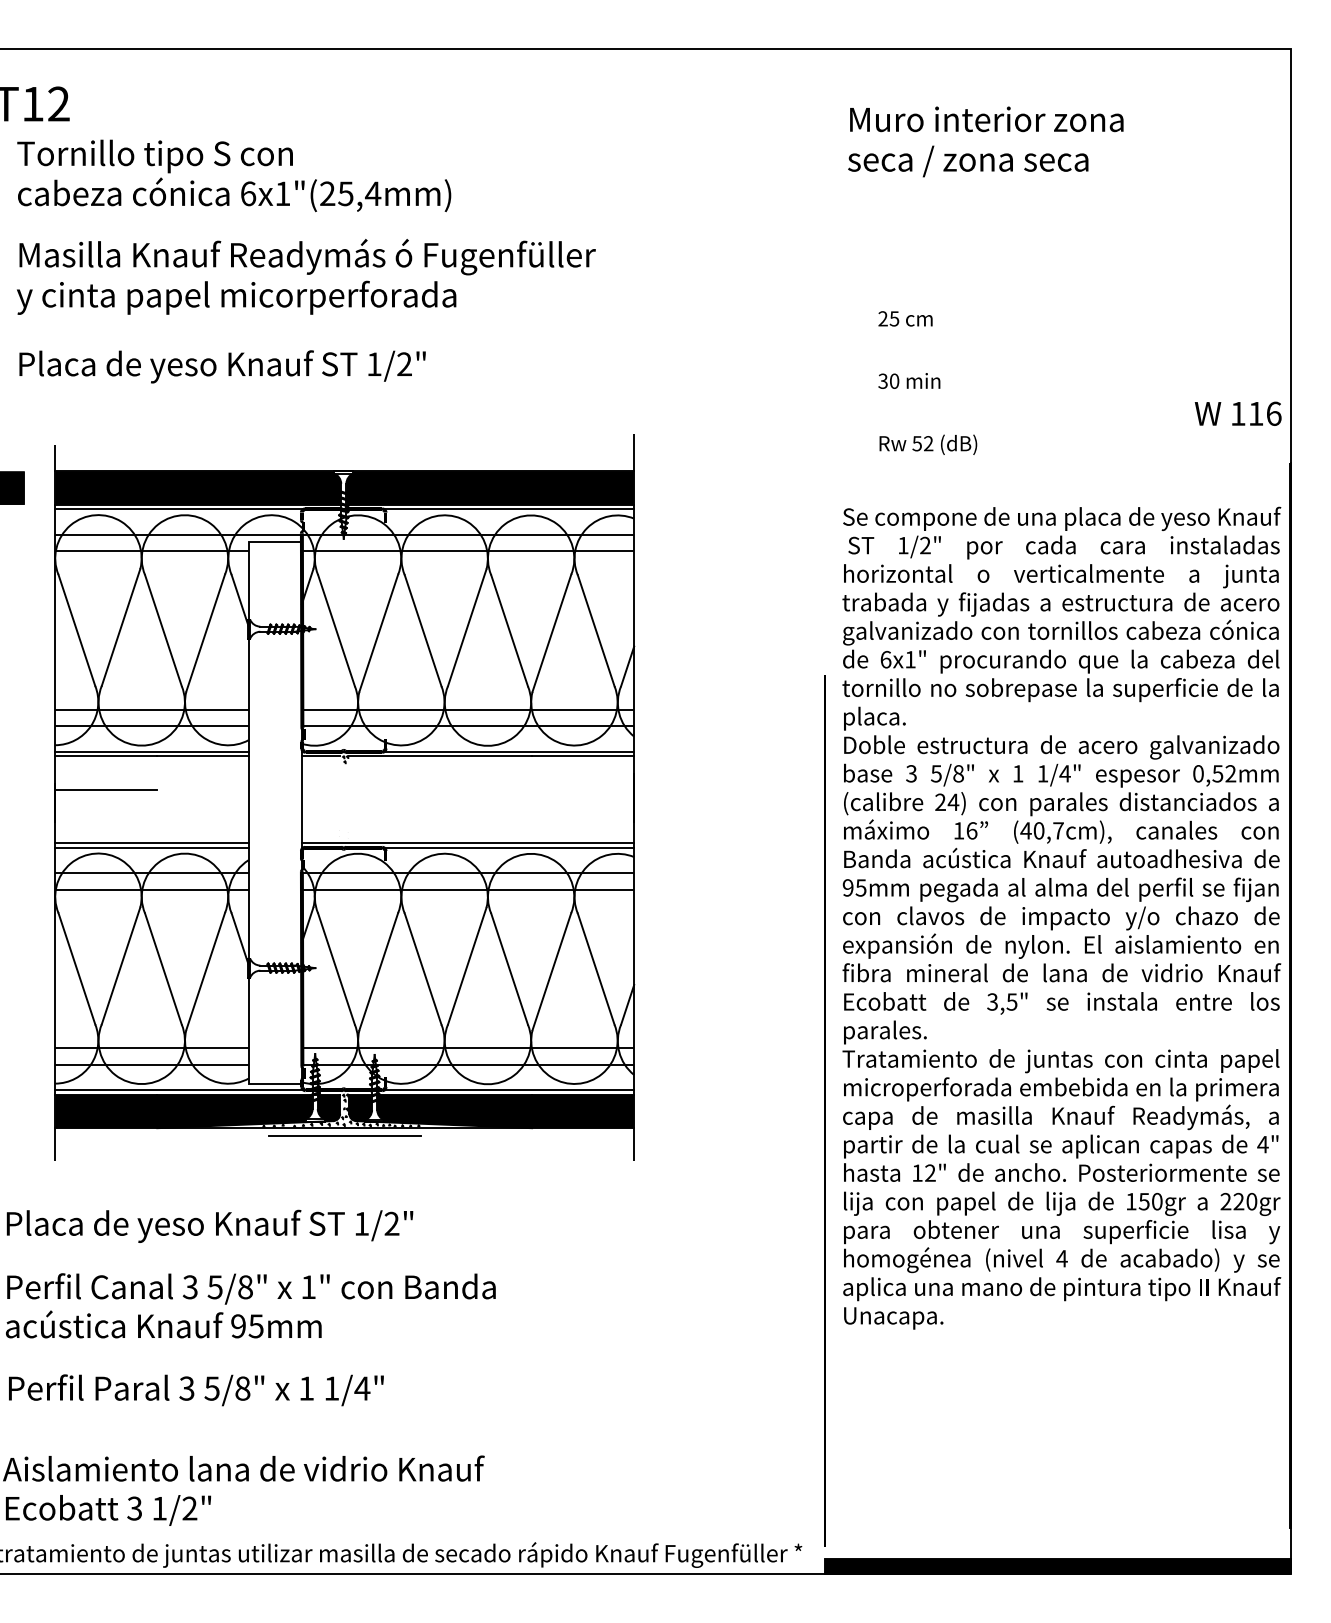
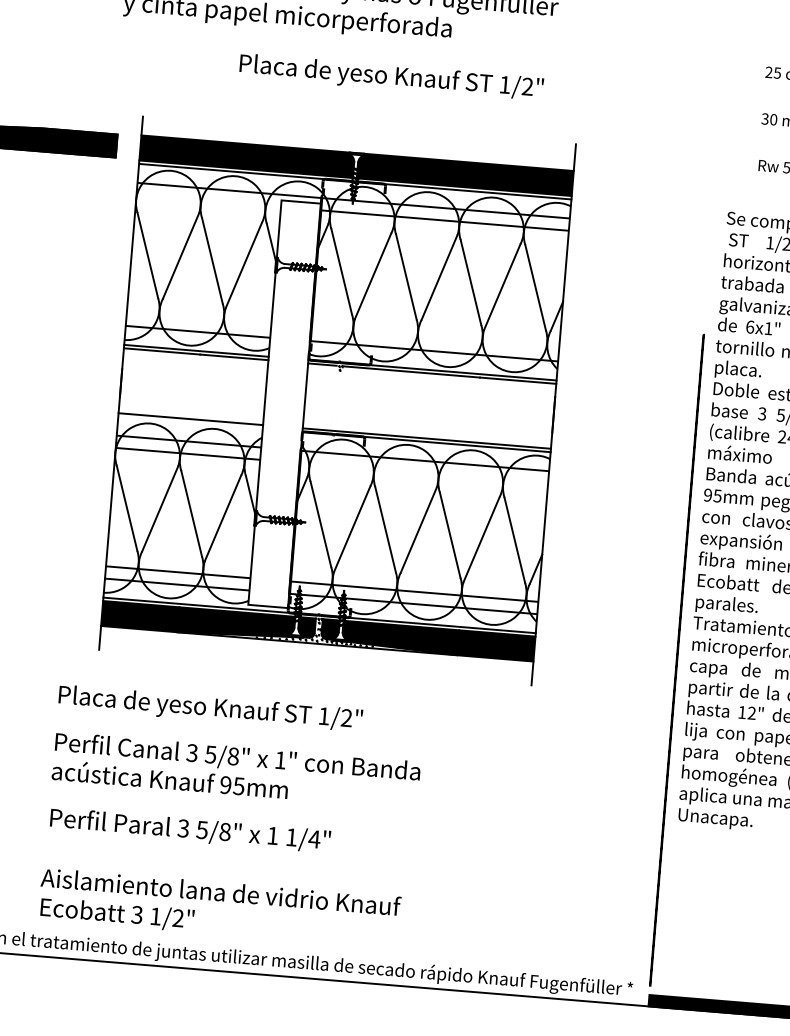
text: (222, 366) -> (391, 77), moved
line: (151, 551) -> (208, 201), removed
line: (151, 709) -> (198, 319), removed
line: (467, 709) -> (434, 338), removed
line: (106, 789) -> (160, 376), removed
line: (151, 847) -> (190, 422), removed
line: (467, 889) -> (423, 473), removed
line: (344, 1135) -> (316, 649), removed

